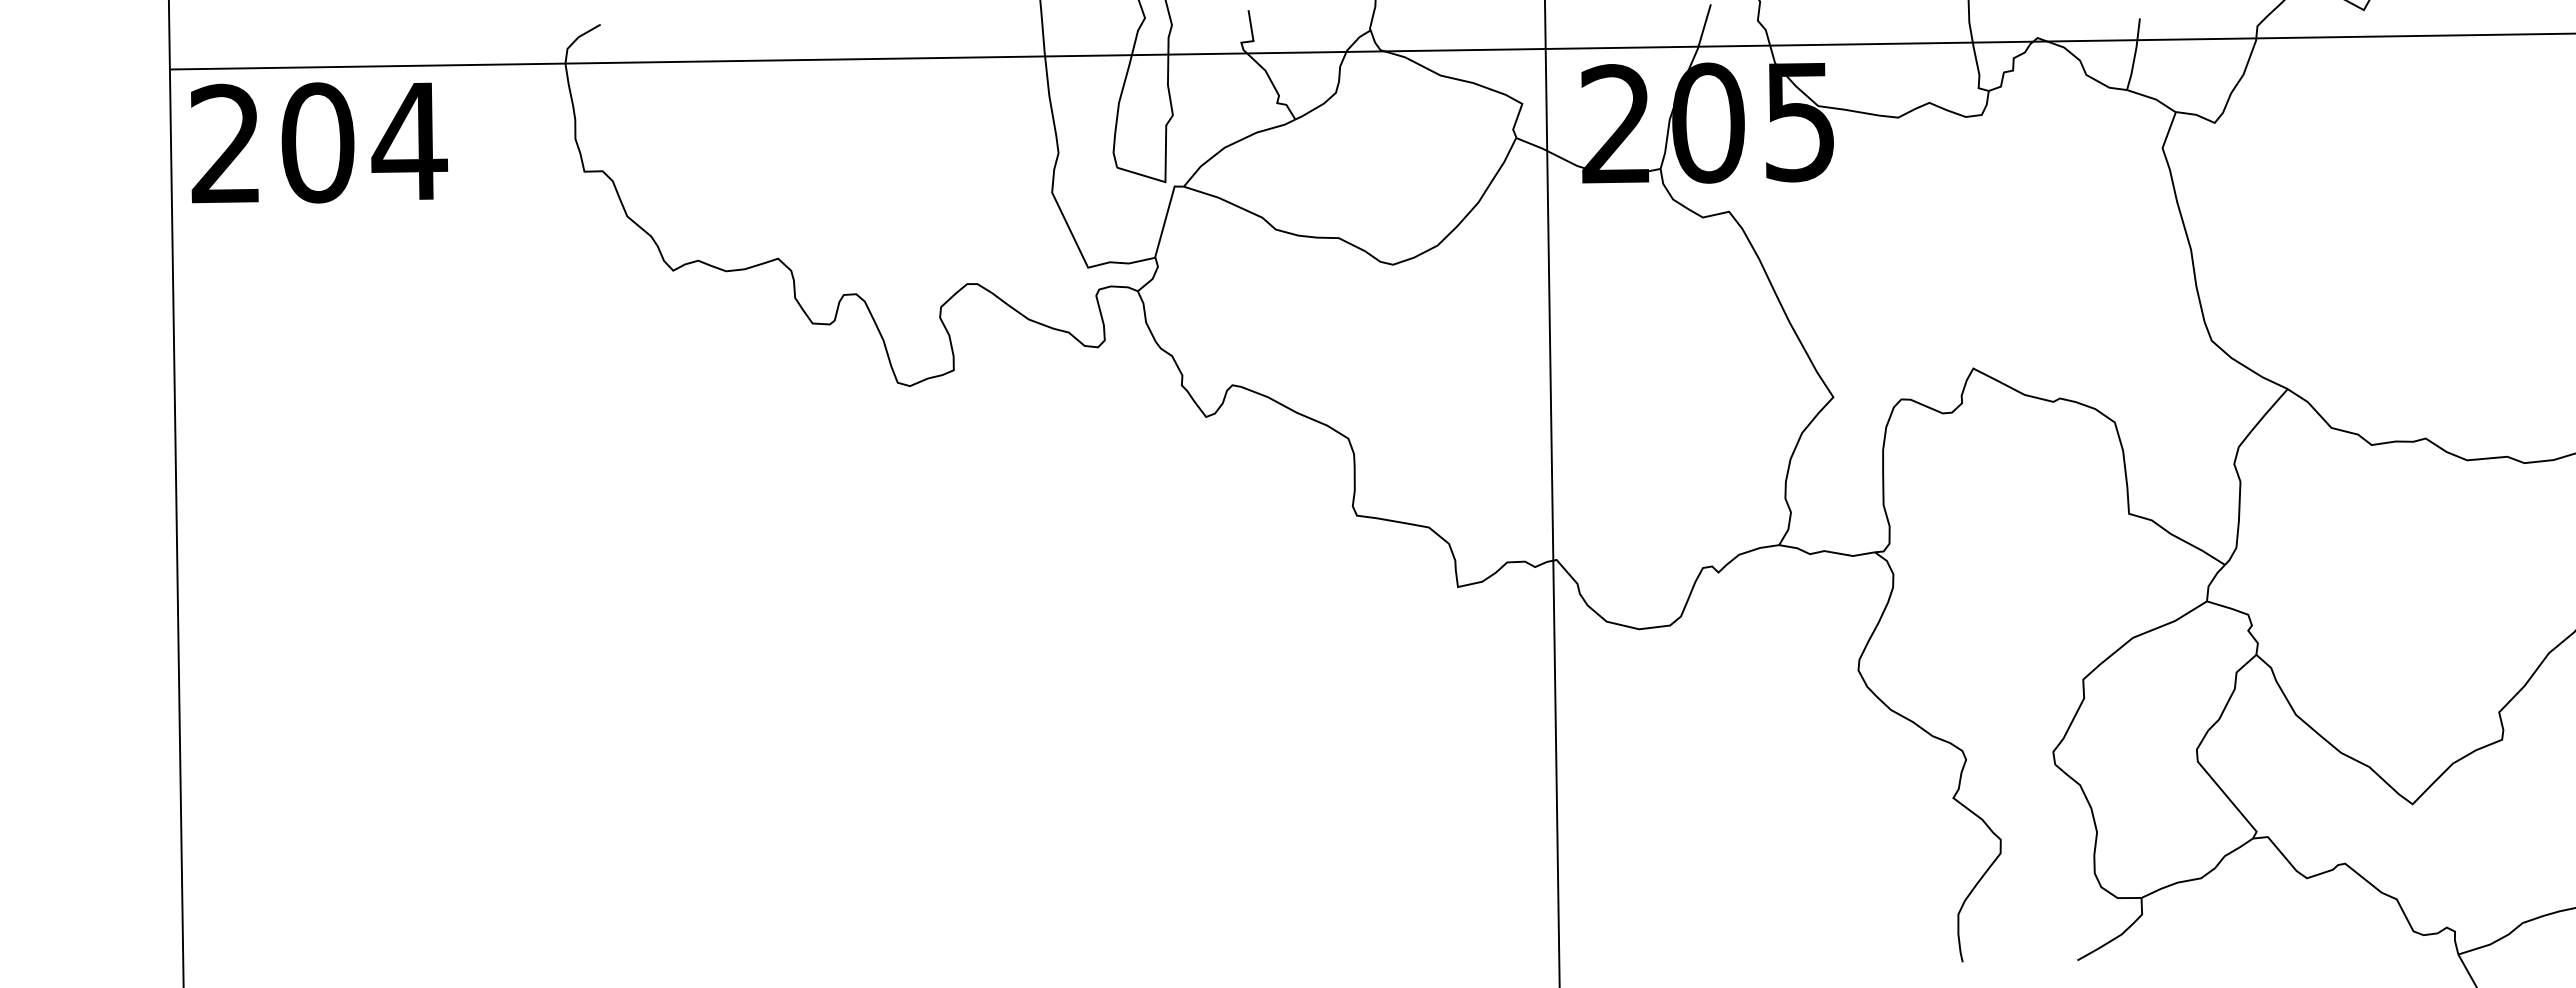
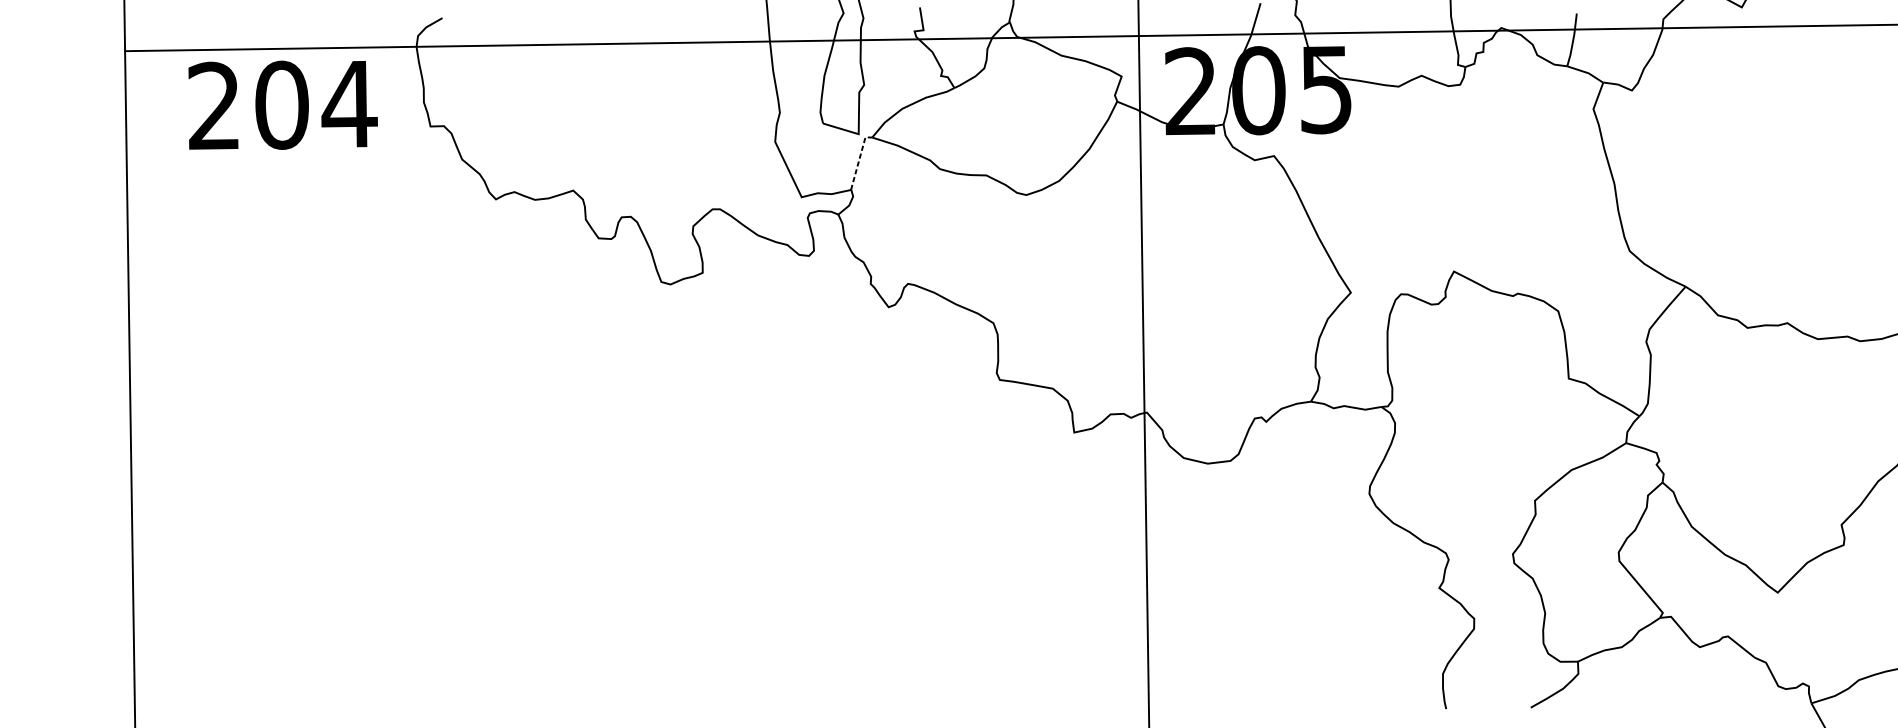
text: (319, 142) -> (283, 104), moved
line: (1166, 217) -> (859, 160), solid -> dashed

